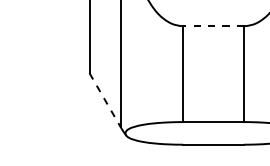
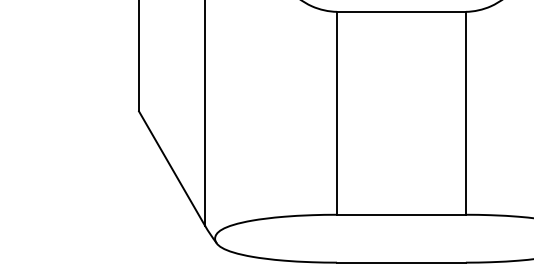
line: (213, 26) -> (401, 12), dashed -> solid
line: (105, 100) -> (172, 169), dashed -> solid

